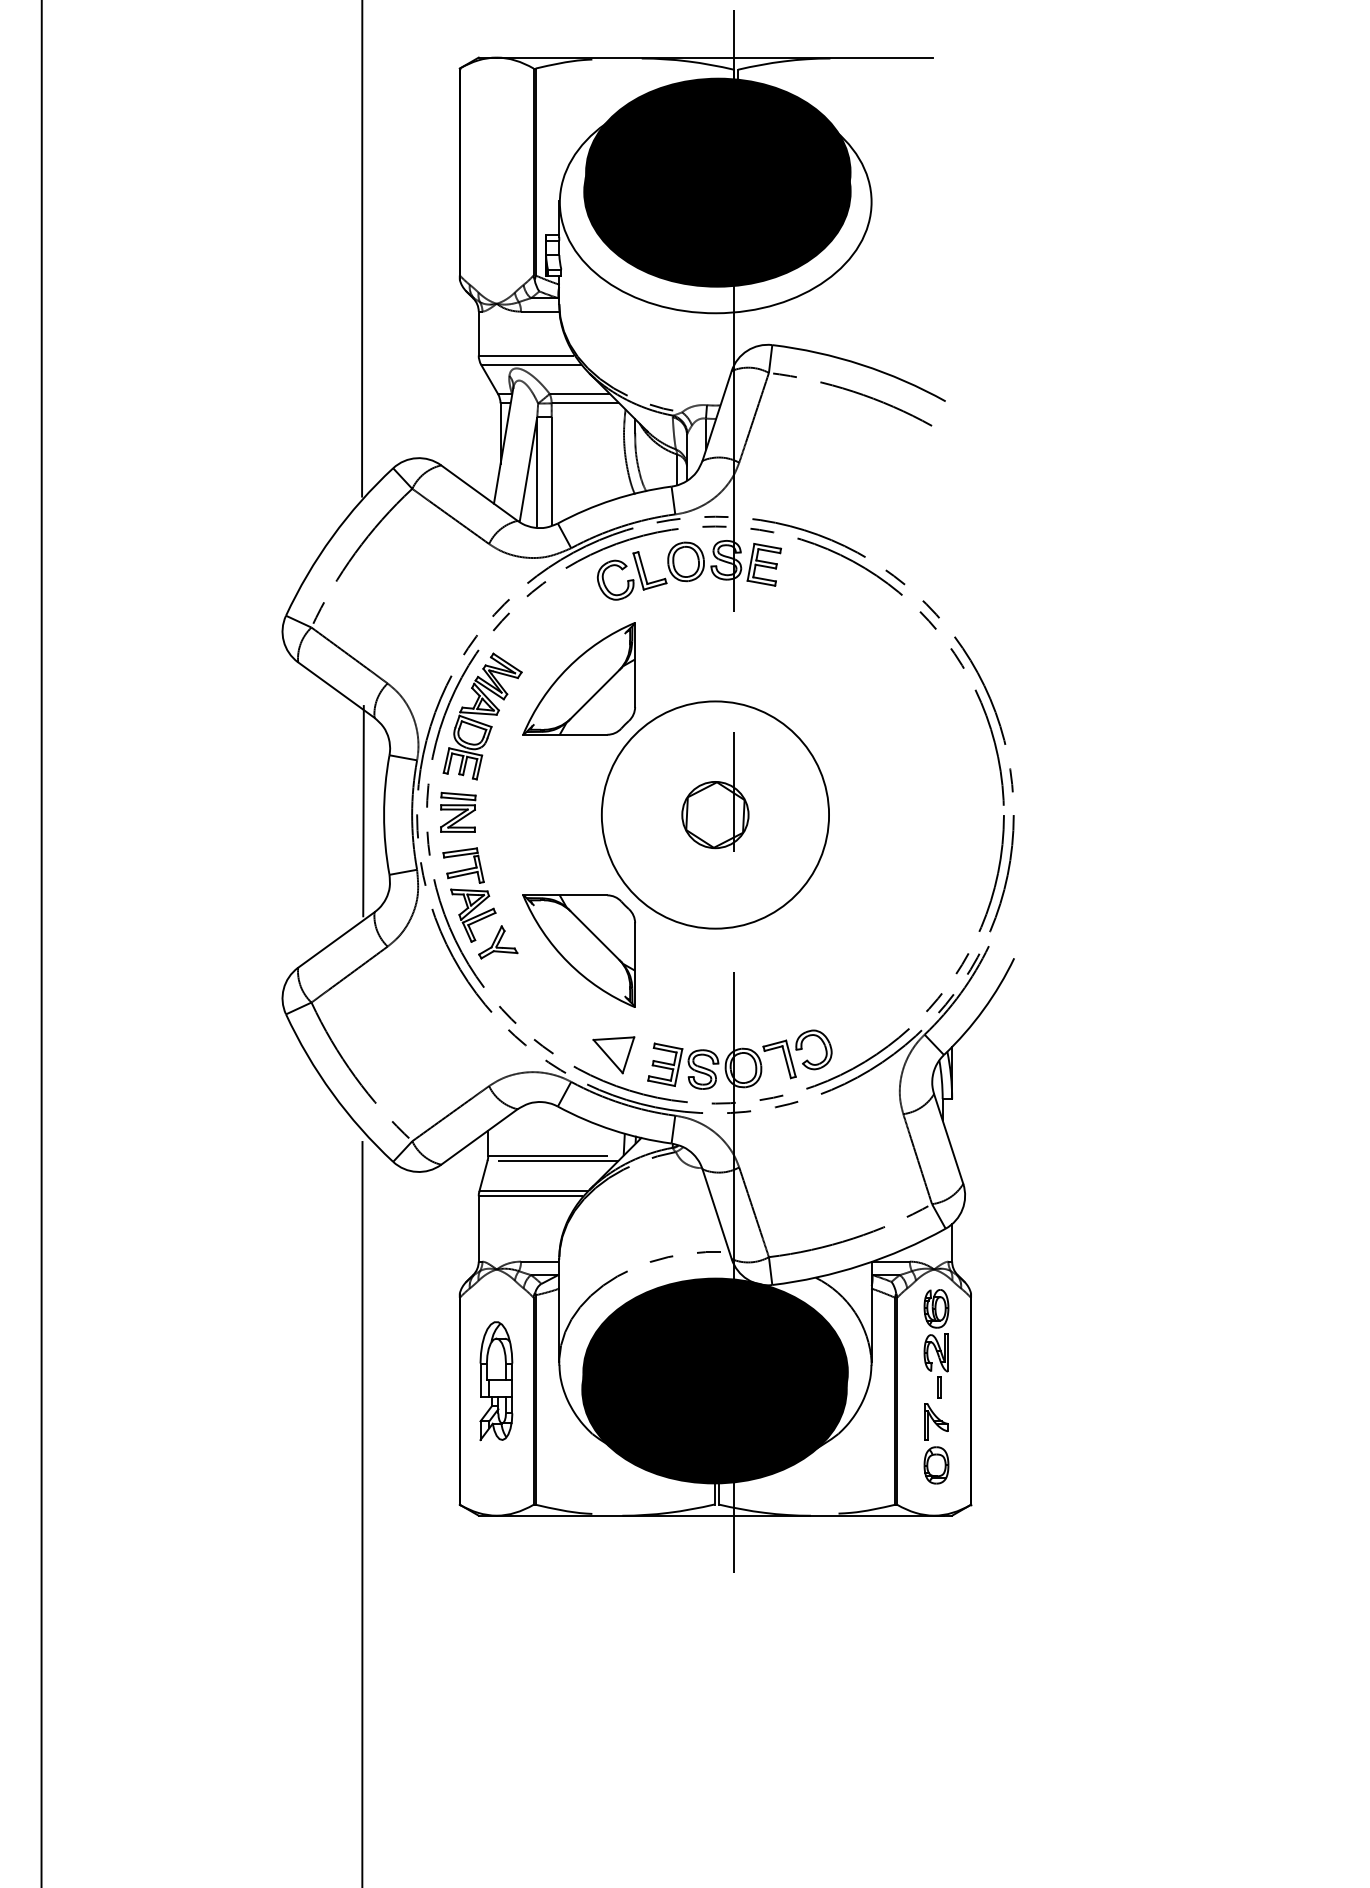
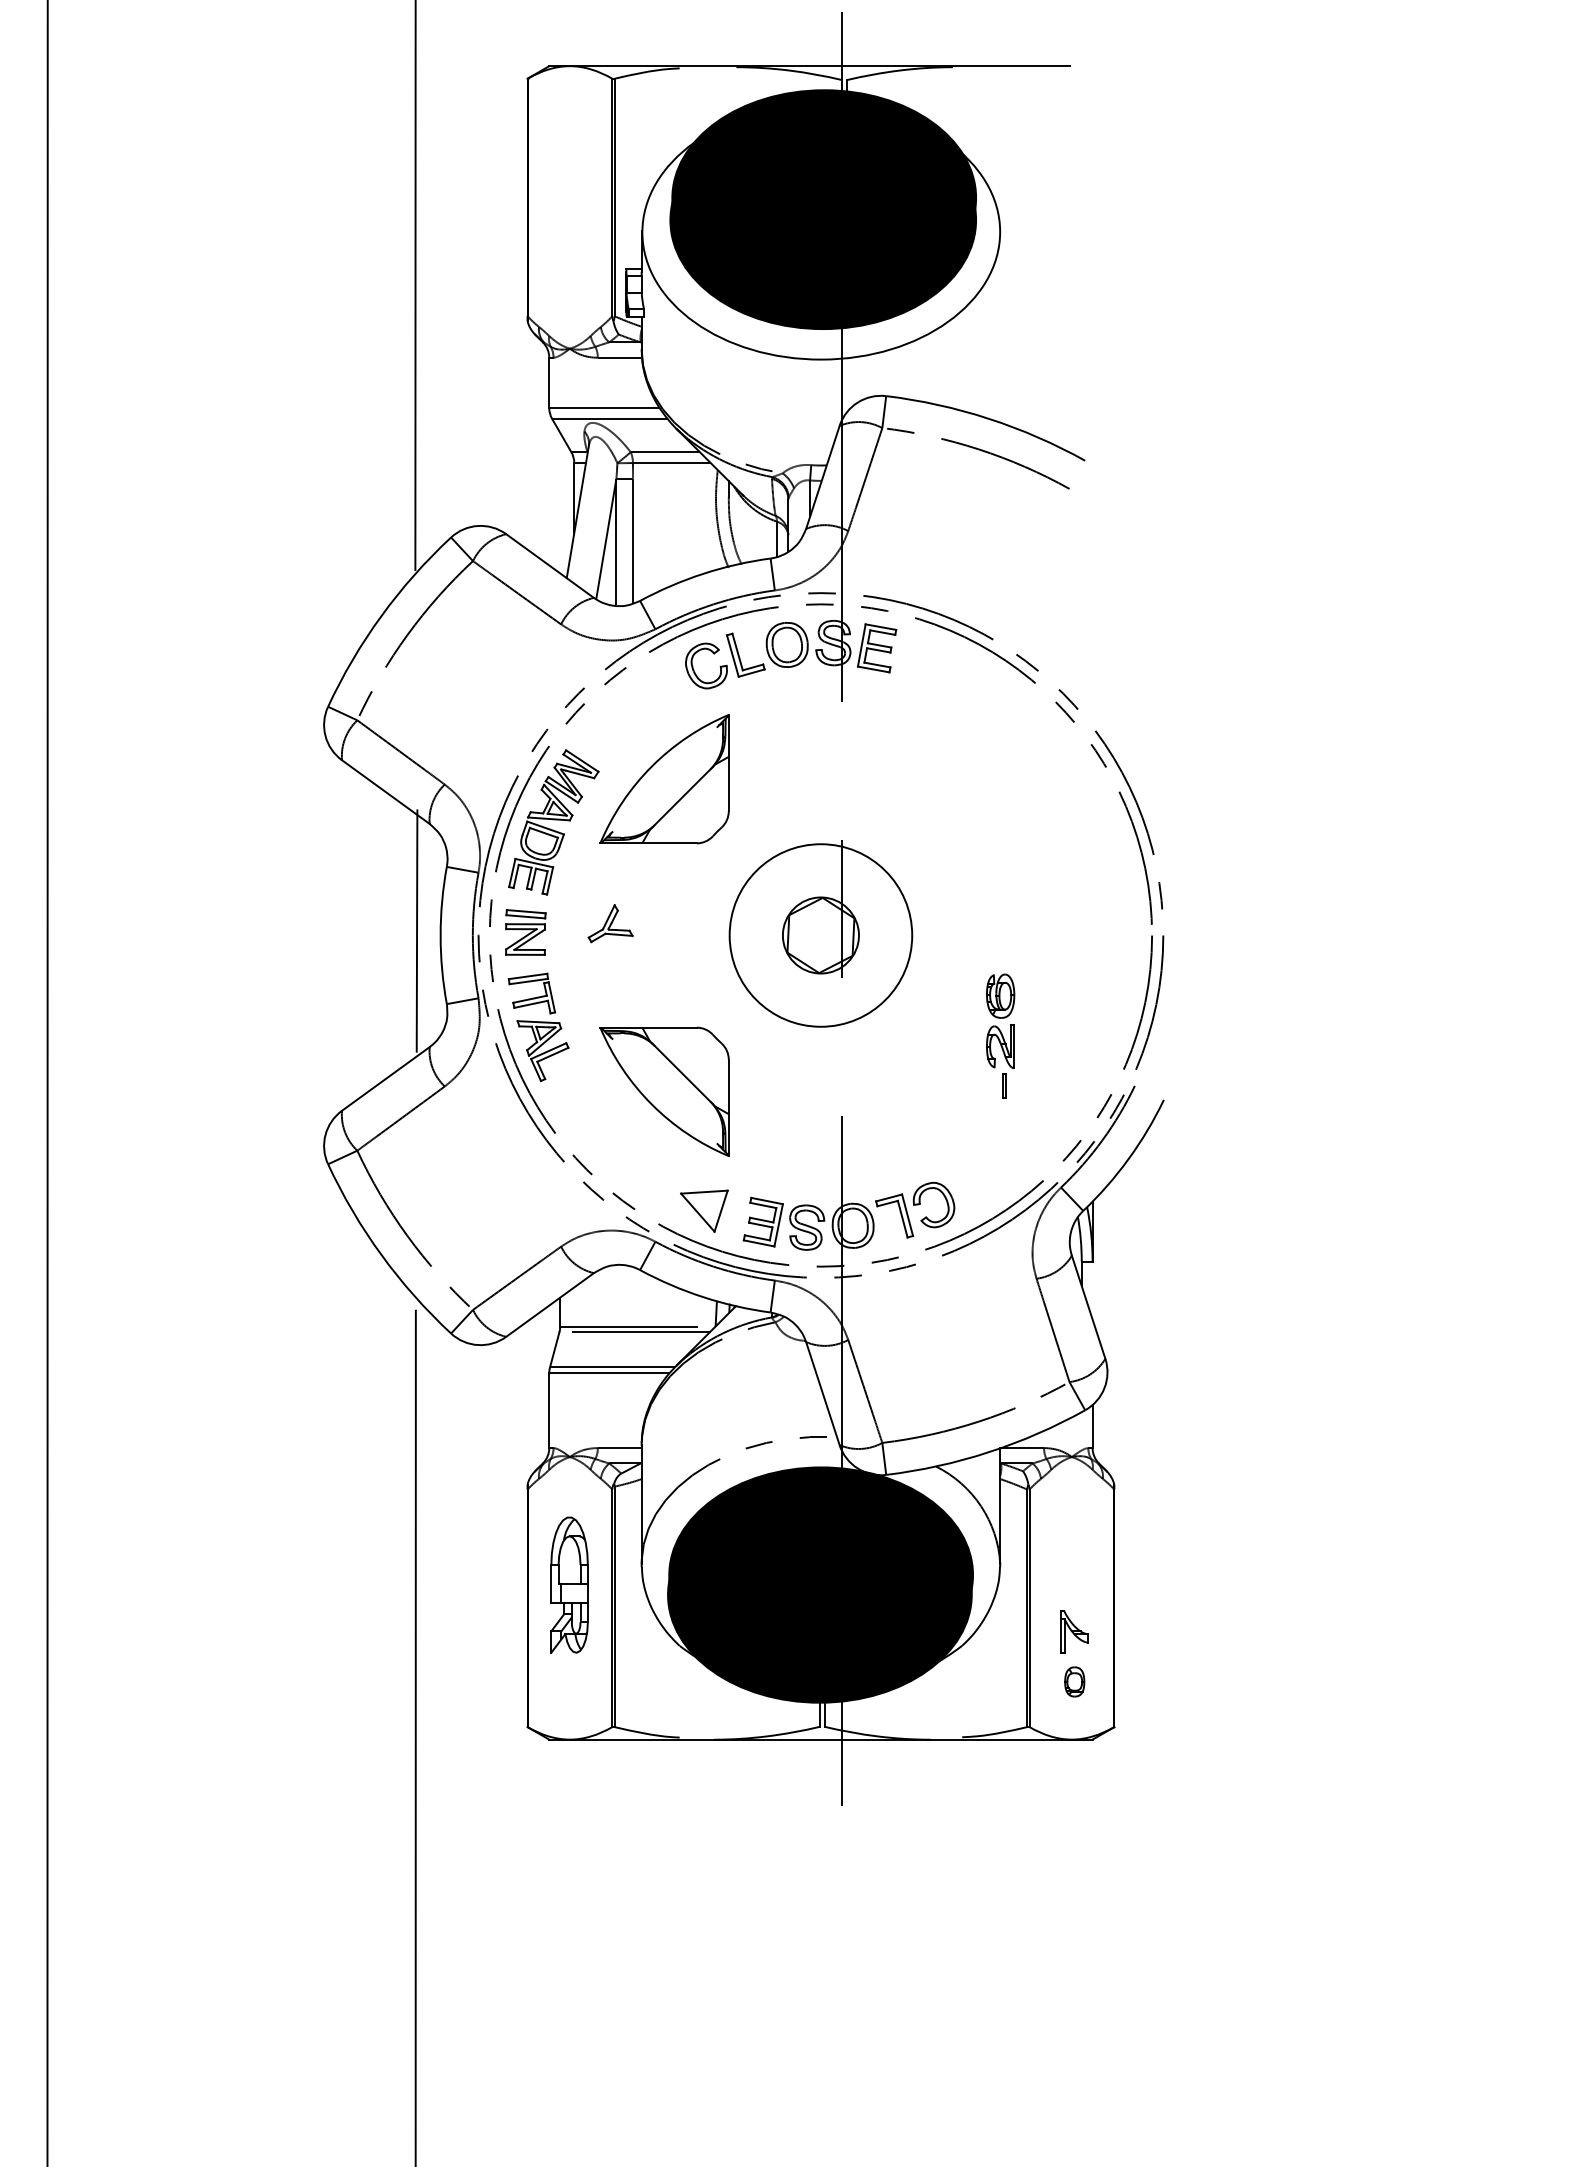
circle: (715, 815) -> (820, 935), size x0.7
part: (498, 942) -> (610, 923), moved
part: (936, 1343) -> (1000, 1035), moved
part: (936, 1465) -> (1074, 1681), size x0.7

